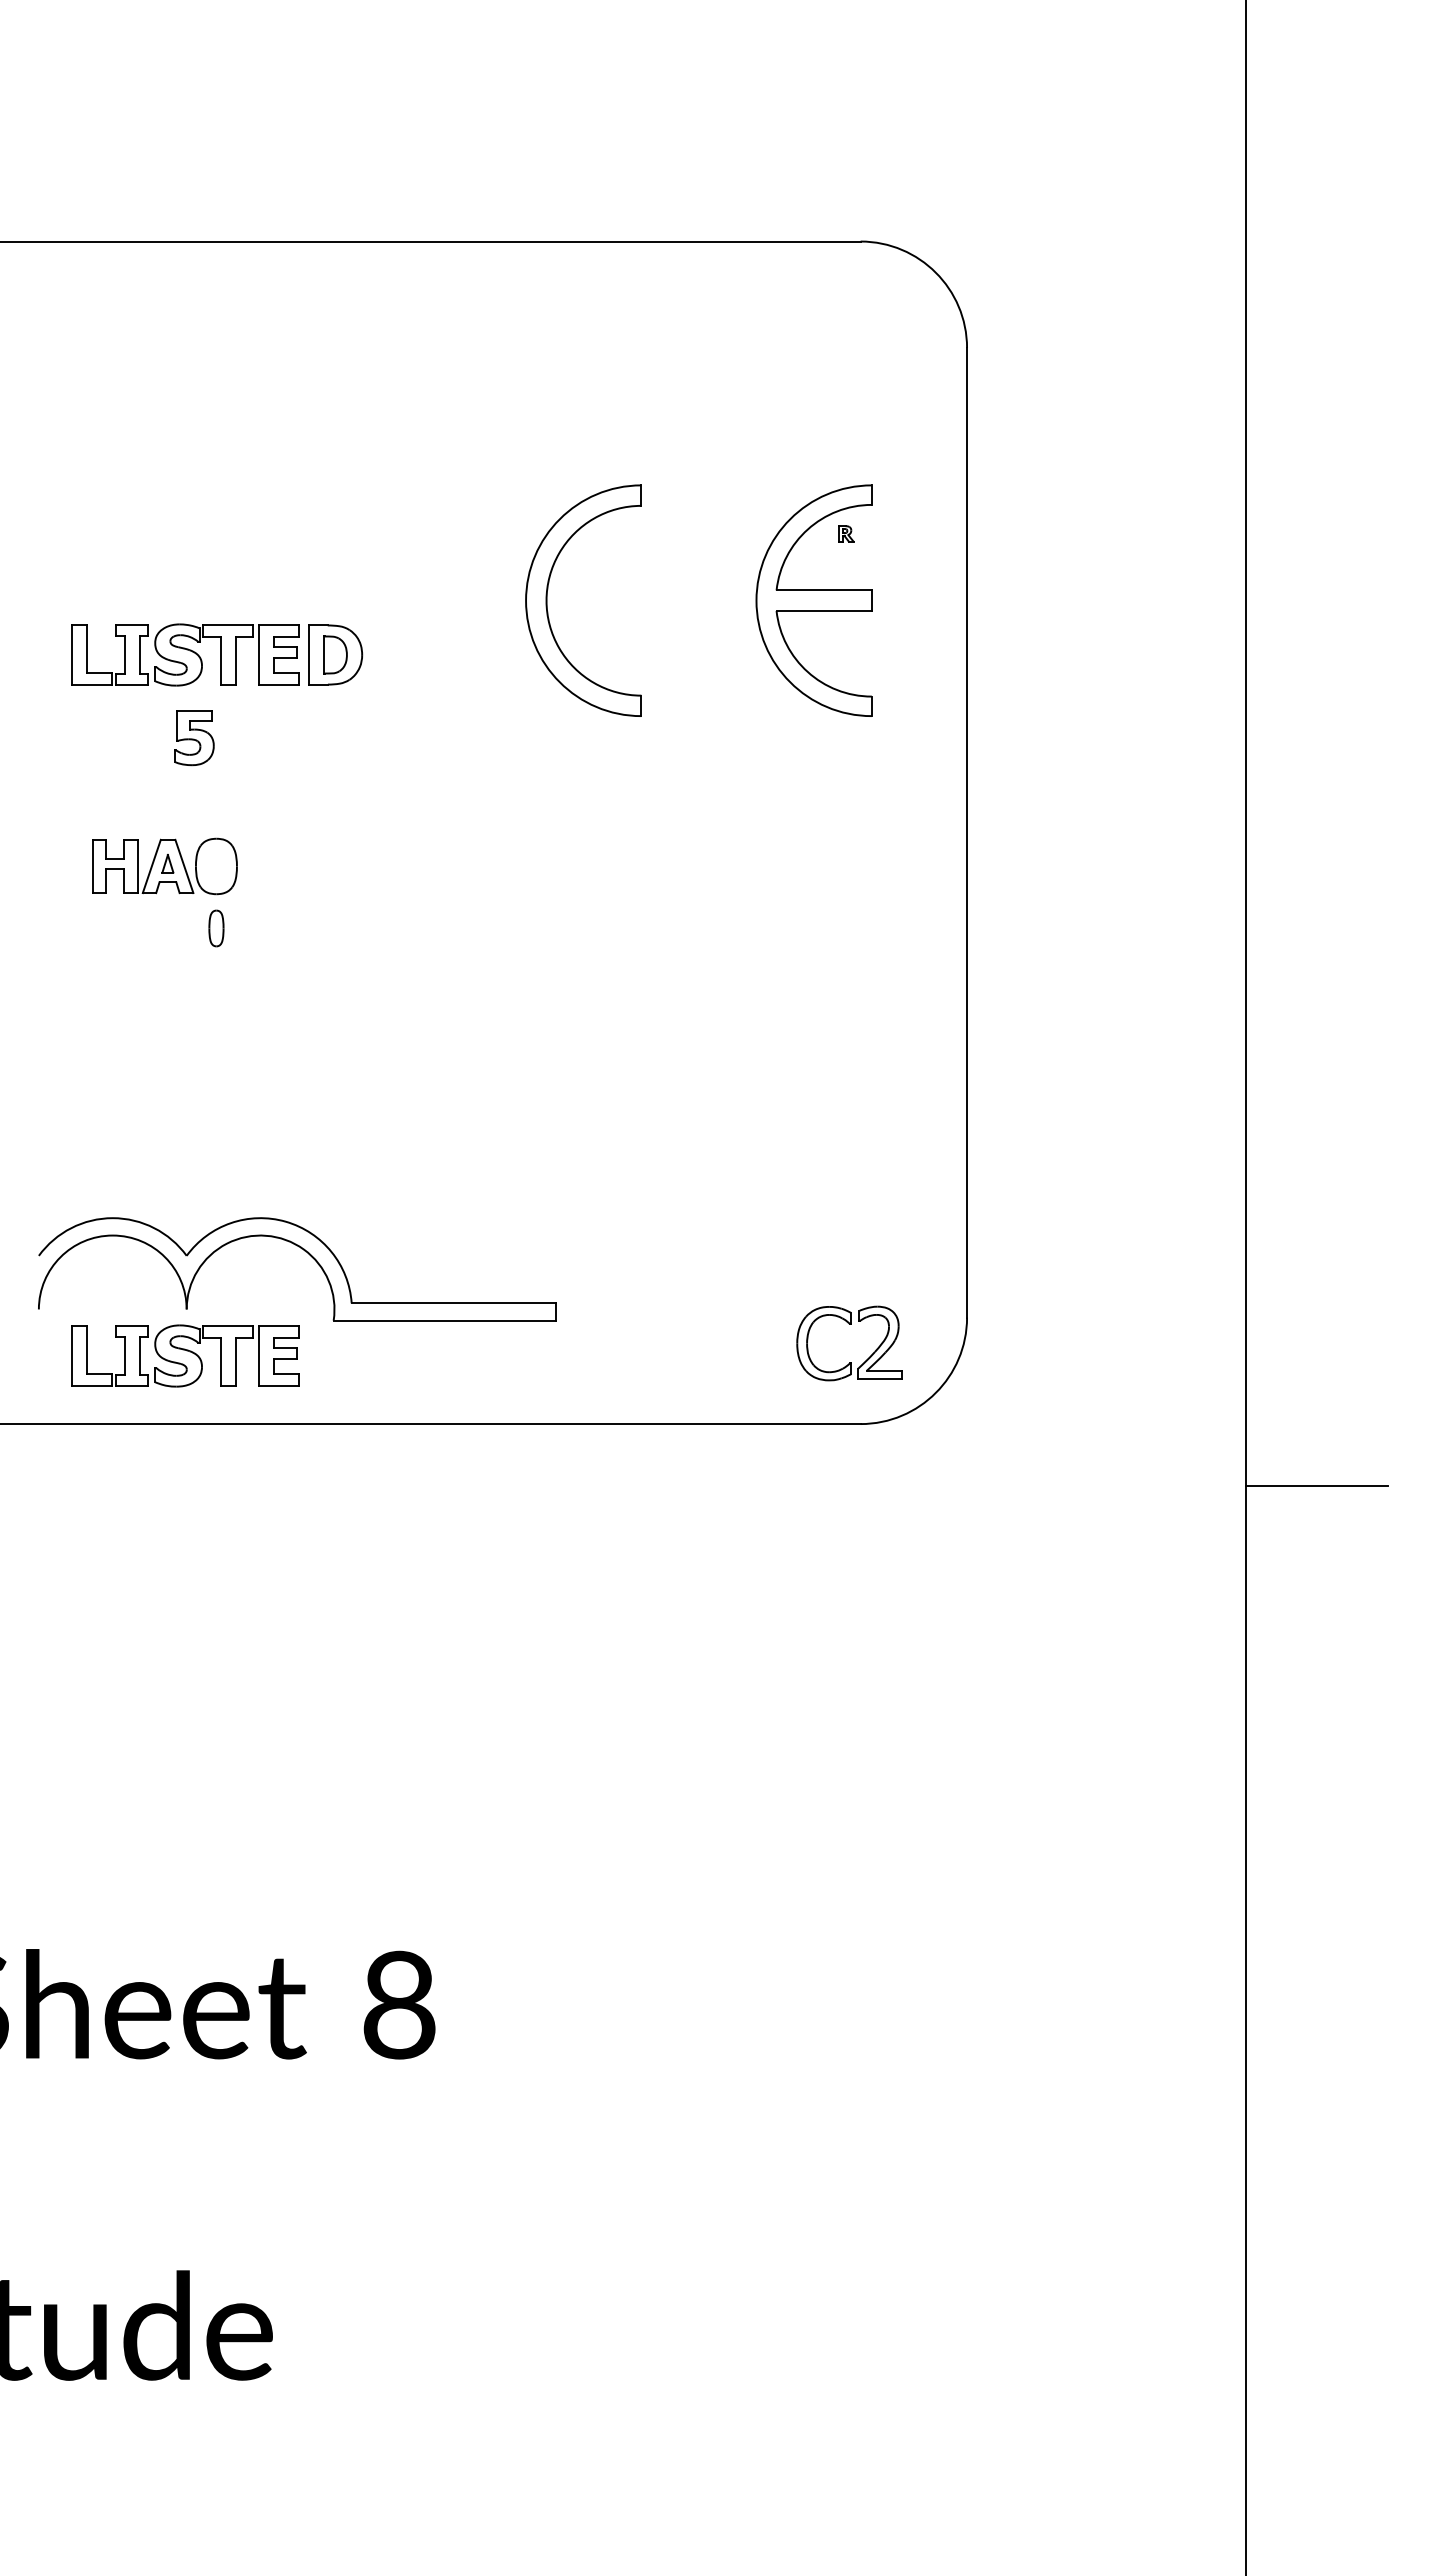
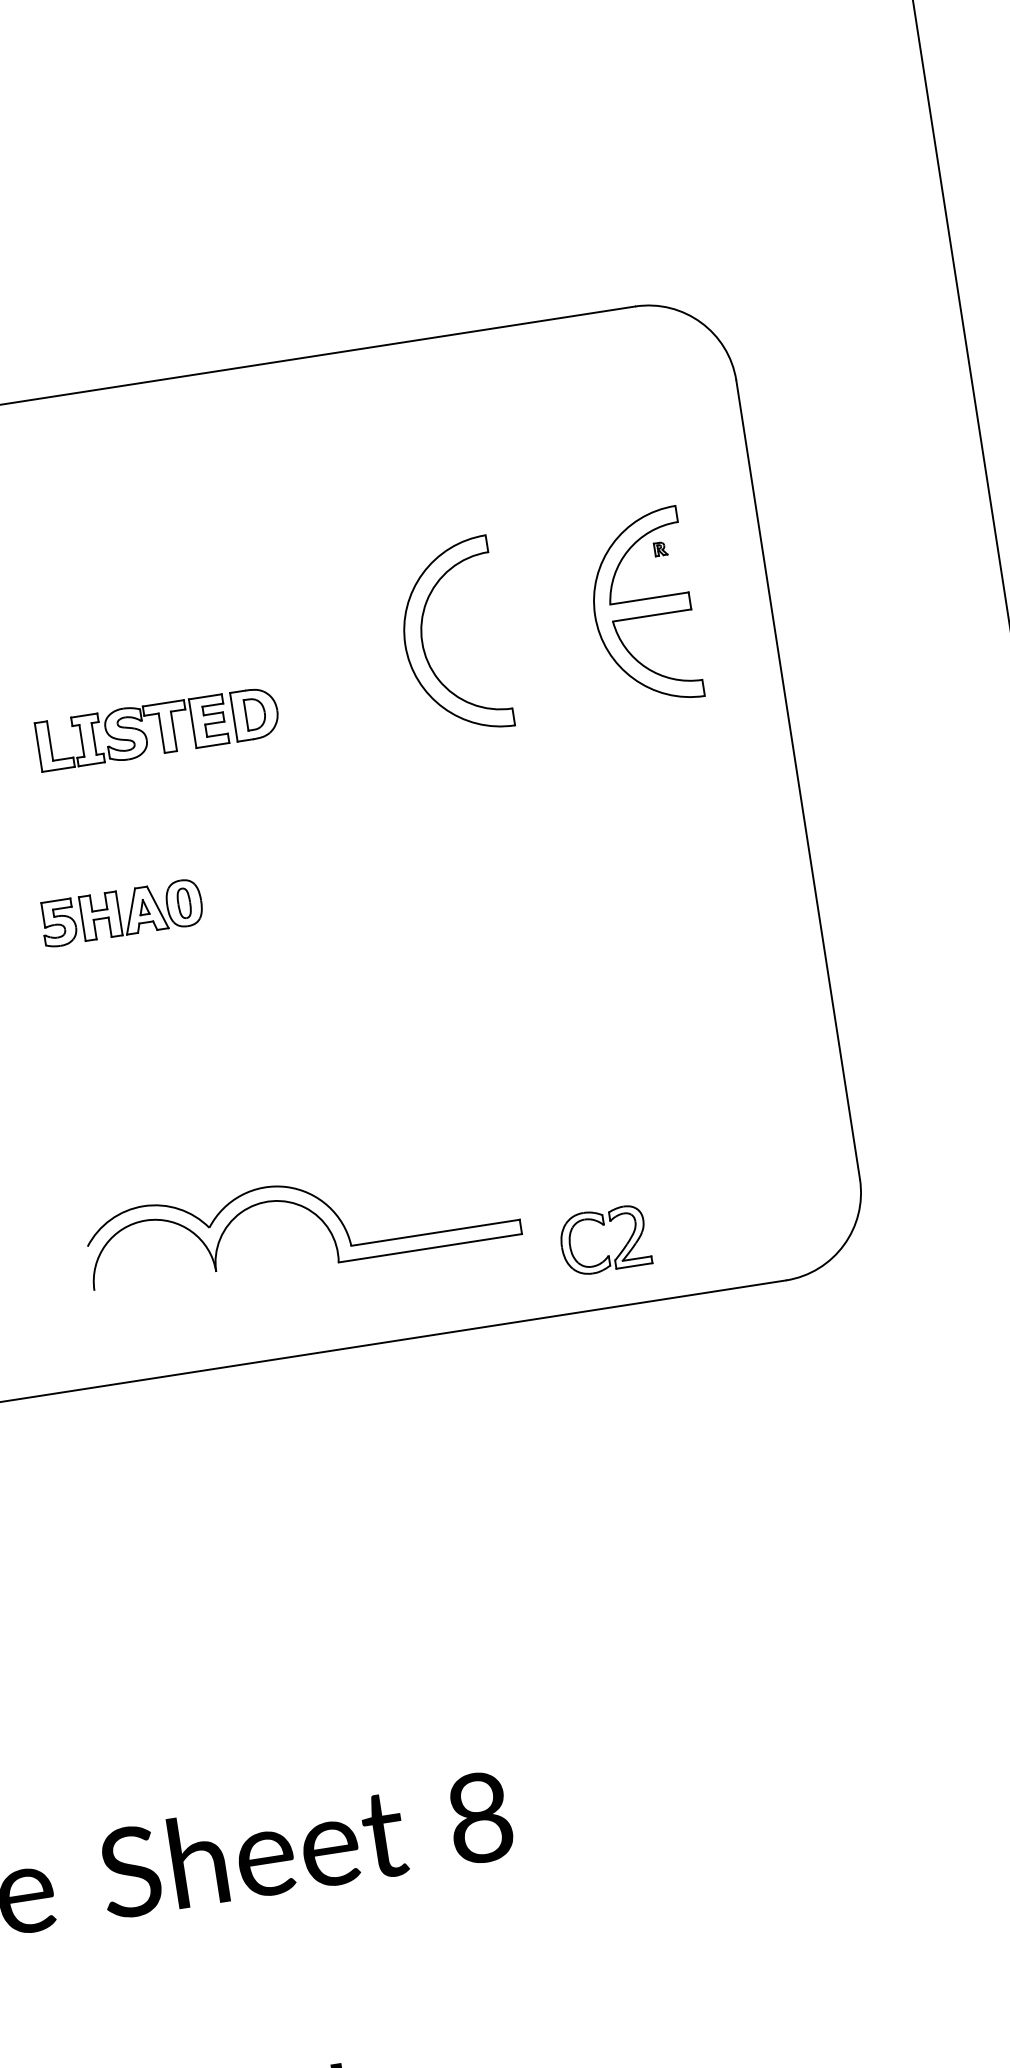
part: (194, 738) -> (59, 923), moved
part: (216, 928) -> (184, 903), moved
part: (849, 1324) -> (602, 1224), moved
part: (185, 1355) -> (221, 1310), removed

